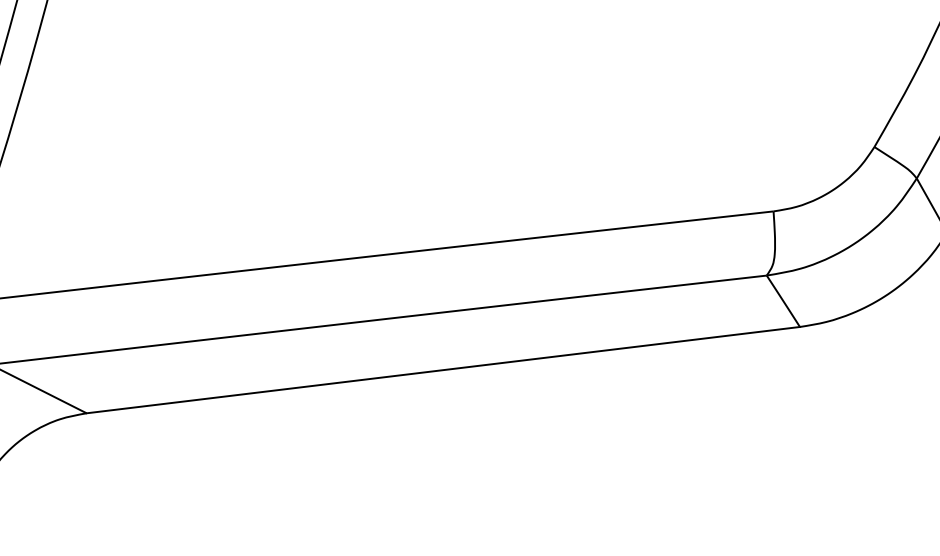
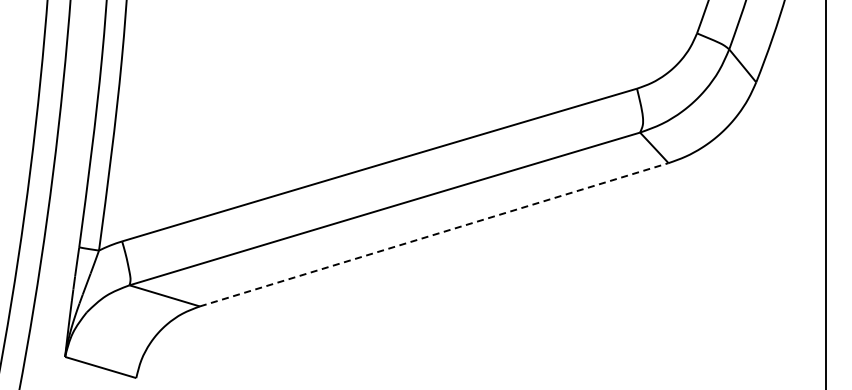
line: (443, 369) -> (434, 234), solid -> dashed

